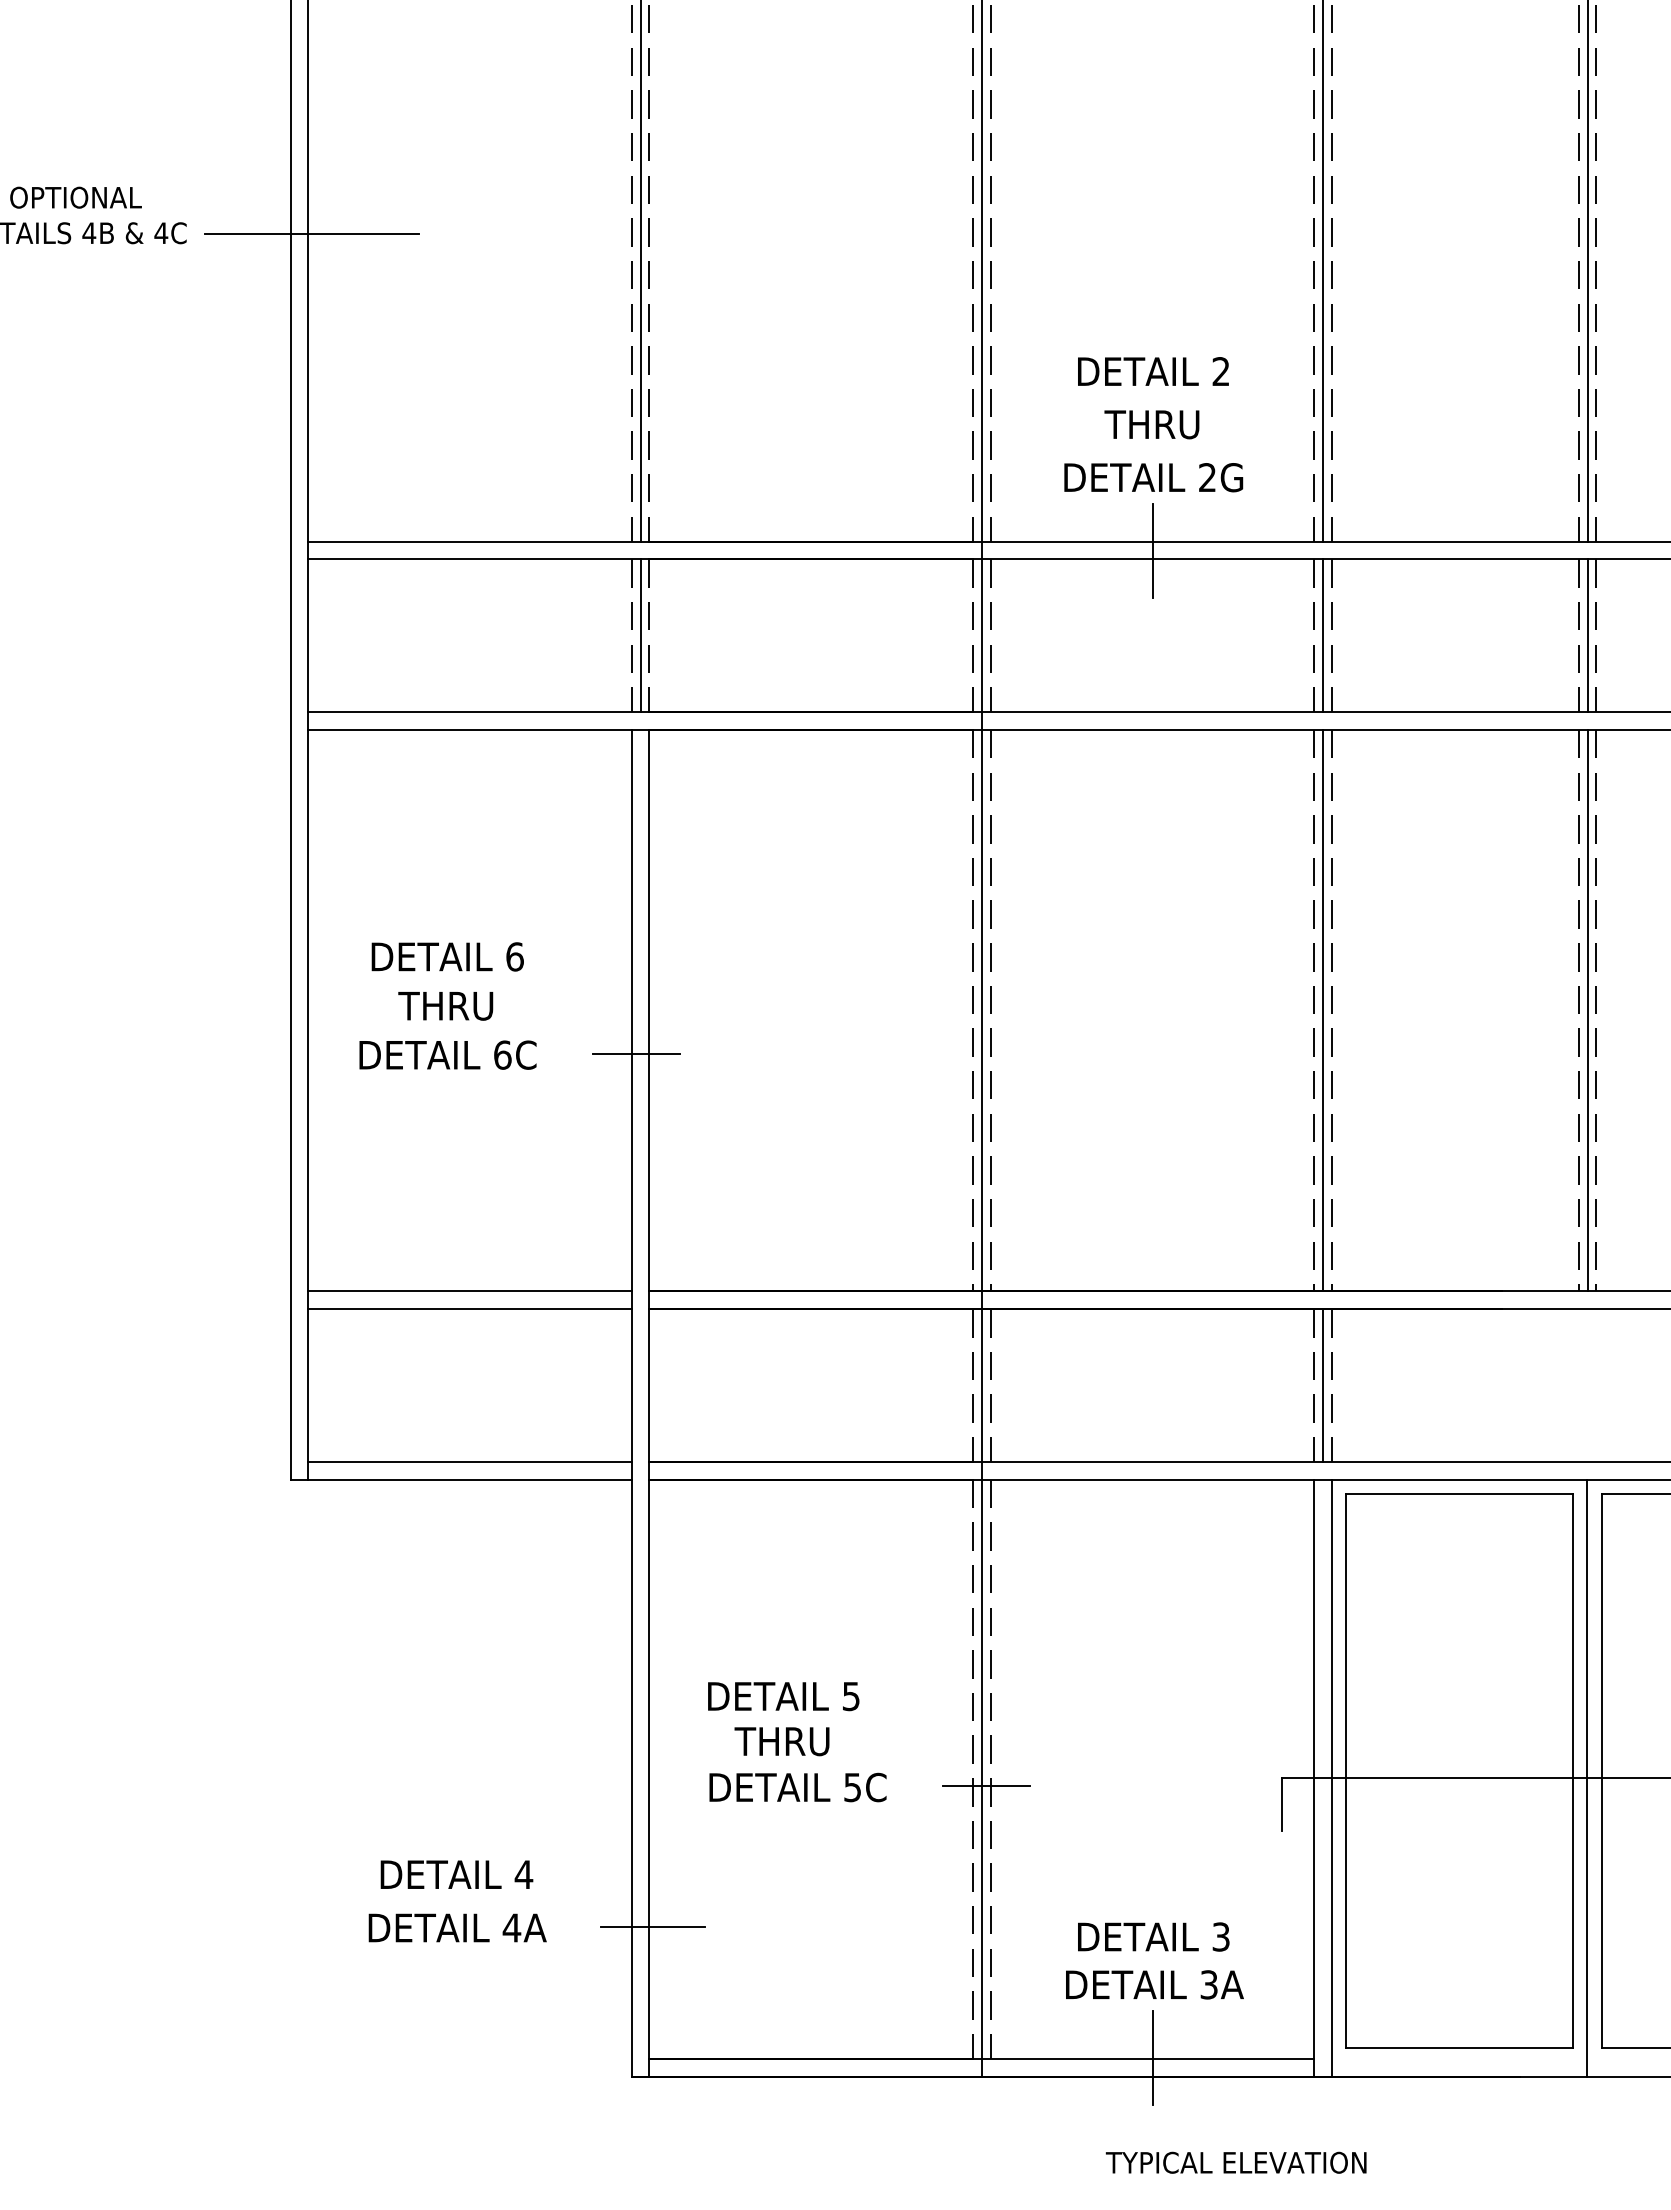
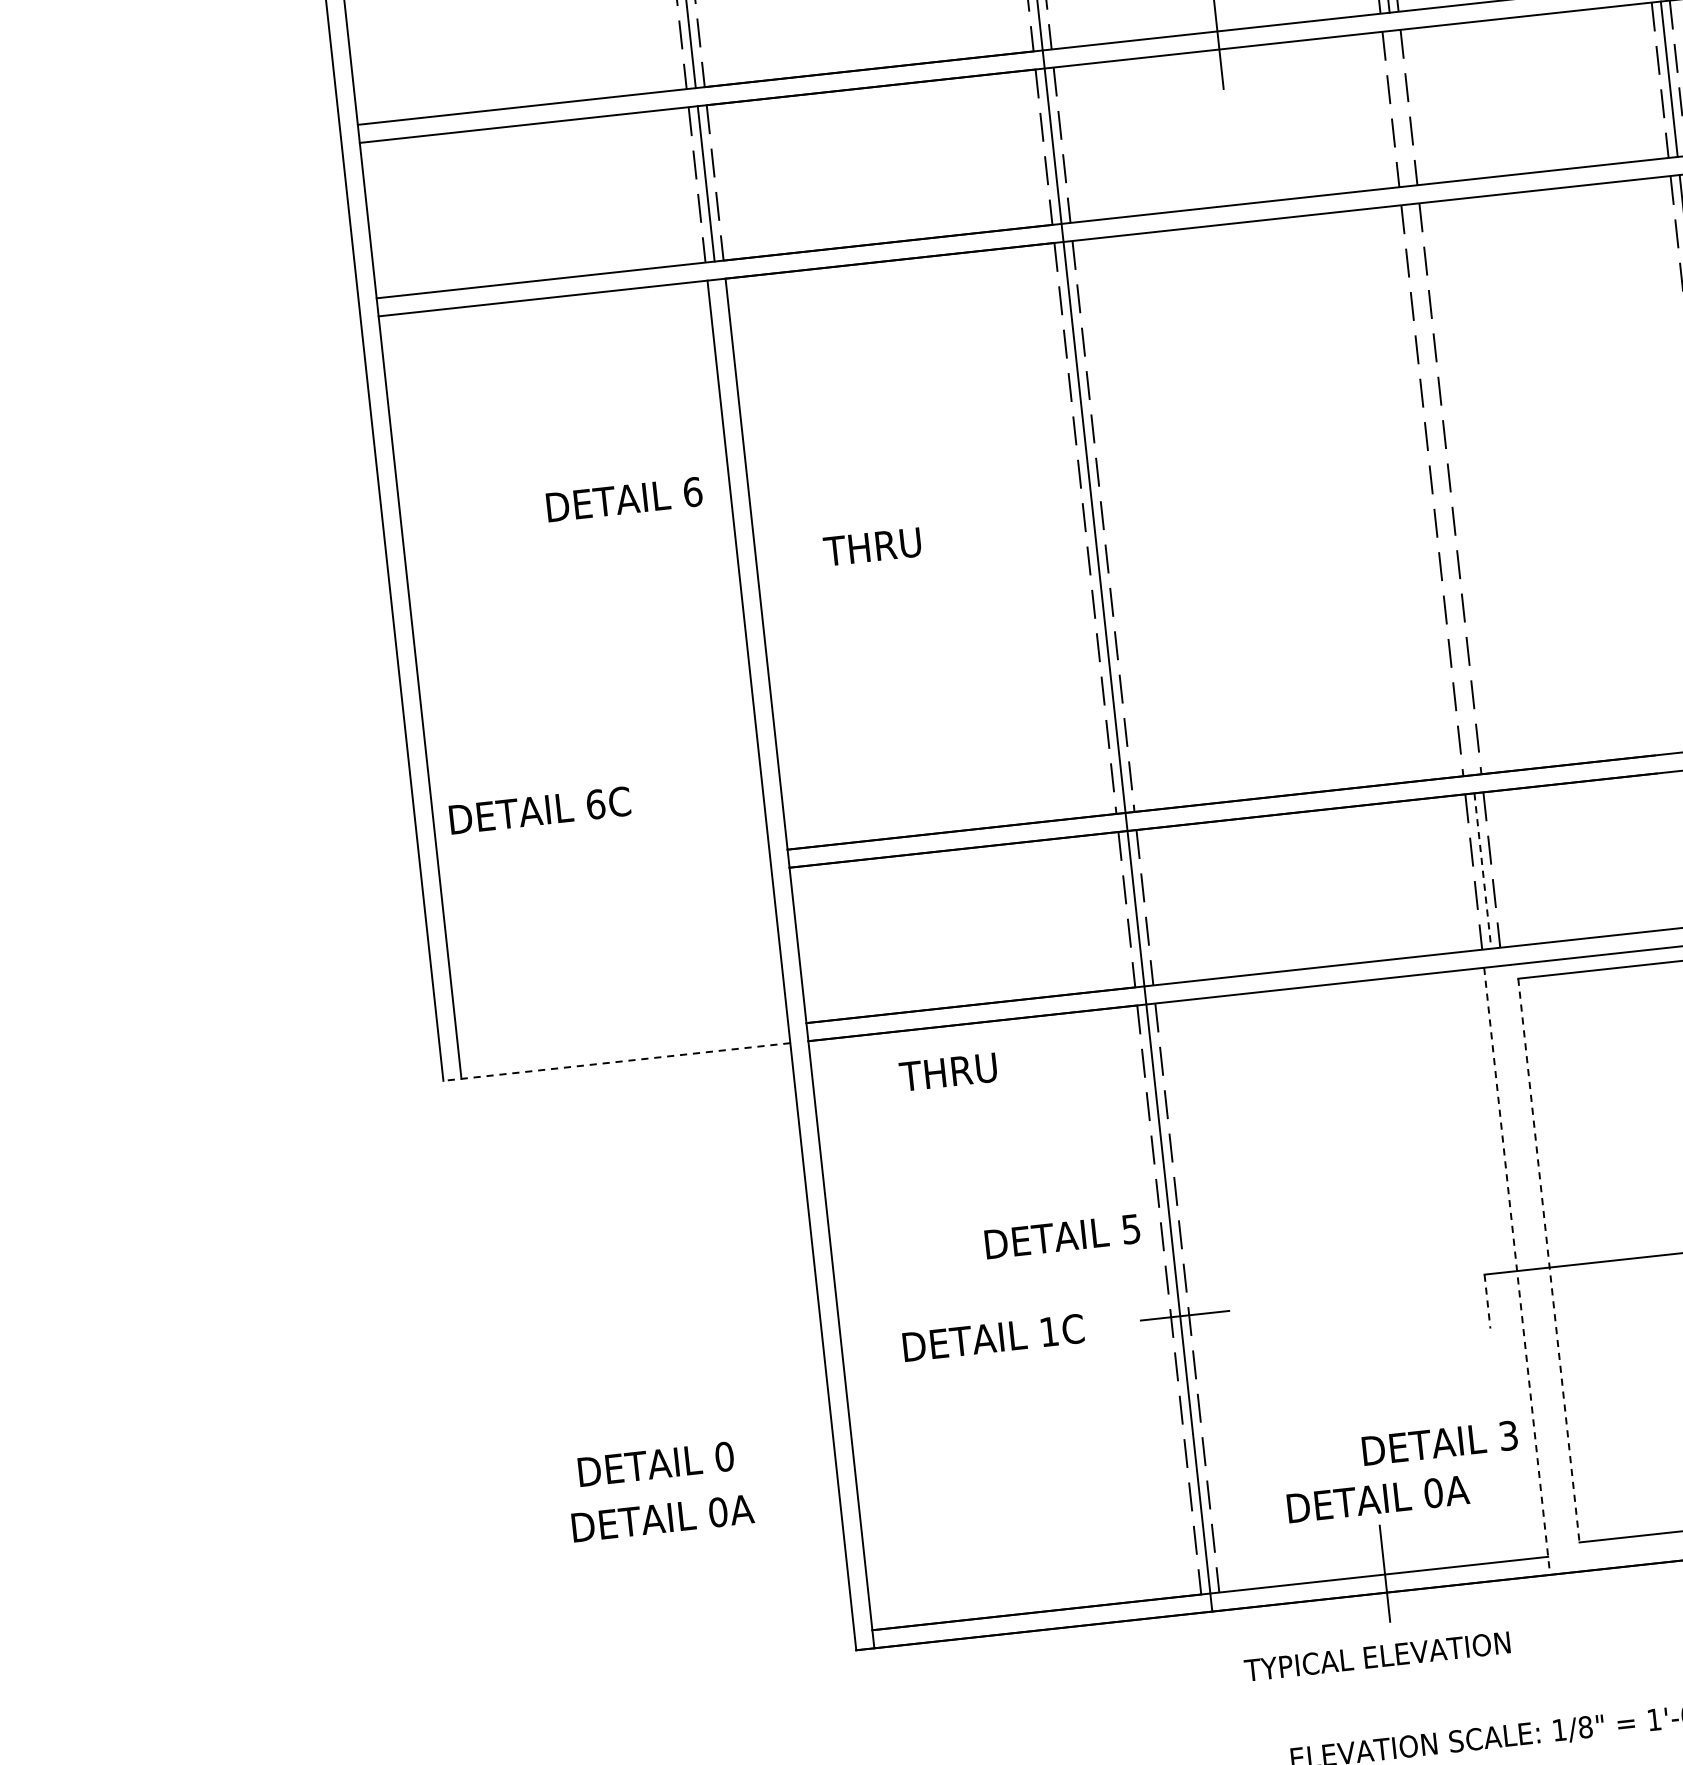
line: (1322, 635) -> (1399, 108), removed
text: (447, 956) -> (624, 499), moved
text: (445, 1006) -> (872, 547), moved
line: (1322, 1010) -> (1441, 489), removed
line: (635, 1053) -> (747, 609), removed
text: (447, 1054) -> (539, 809), moved
line: (469, 1291) -> (604, 869), removed
line: (469, 1309) -> (606, 888), removed
line: (1322, 1385) -> (1482, 871), solid -> dashed
line: (469, 1461) -> (623, 1042), removed
line: (461, 1479) -> (617, 1061), solid -> dashed
text: (783, 1696) -> (1062, 1236), moved
text: (781, 1741) -> (947, 1072), moved
line: (1345, 1771) -> (1548, 1261), solid -> dashed
line: (1331, 1777) -> (1535, 1268), removed
line: (1313, 1778) -> (1516, 1271), solid -> dashed
text: (852, 1787) -> (1048, 1331), 5C -> 1C
line: (1281, 1804) -> (1487, 1301), solid -> dashed
text: (523, 1874) -> (724, 1456), 4 -> 0
line: (653, 1926) -> (861, 1495), removed
text: (511, 1927) -> (717, 1511), 4A -> 0A
text: (1153, 1936) -> (1439, 1442), moved
text: (1209, 1984) -> (1433, 1492), 3A -> 0A
text: (1235, 2162) -> (1376, 1656), moved

